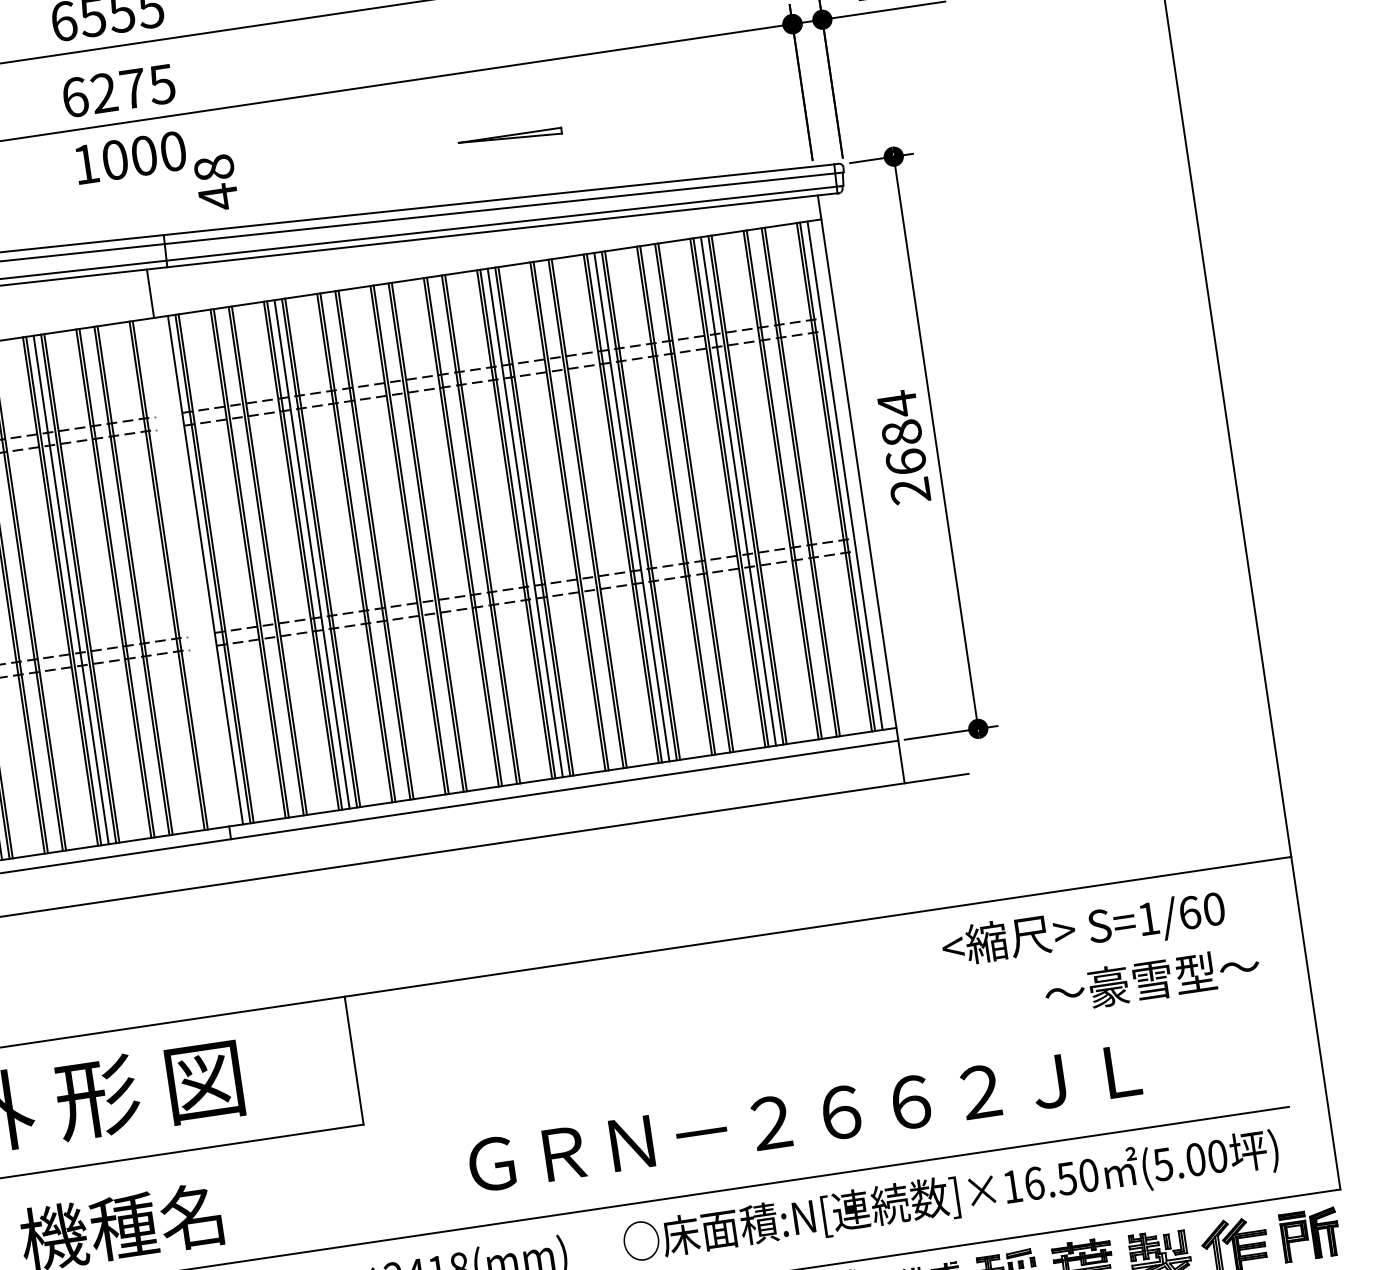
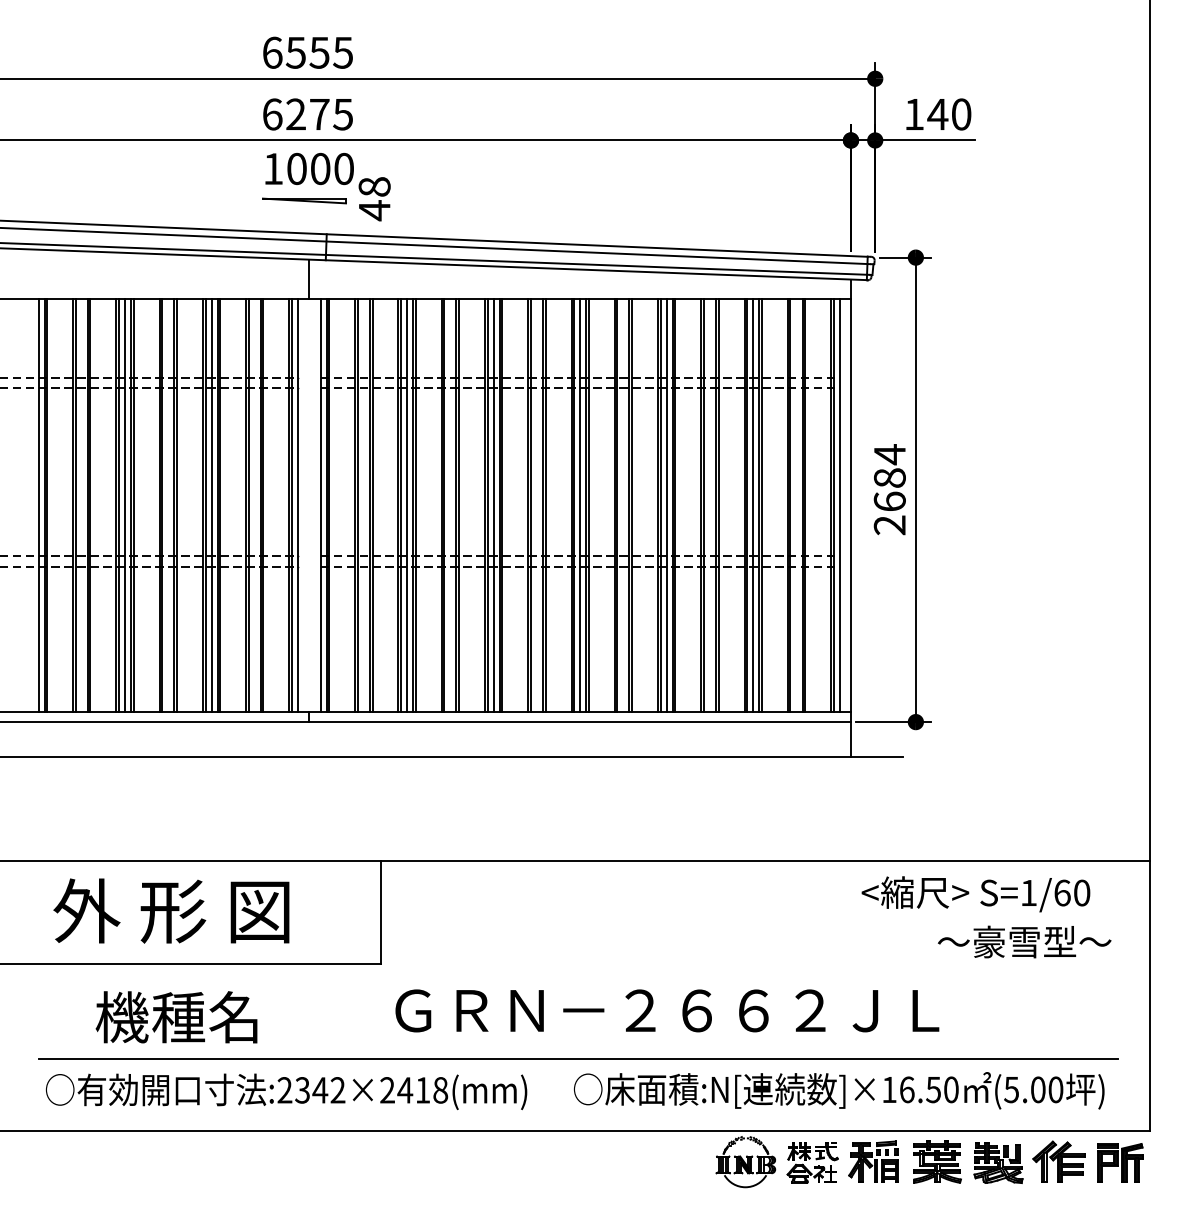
part: (510, 137) -> (304, 200), moved
line: (418, 537) -> (493, 504), added
line: (178, 573) -> (298, 504), added
text: (804, 1117) -> (667, 1010), moved

